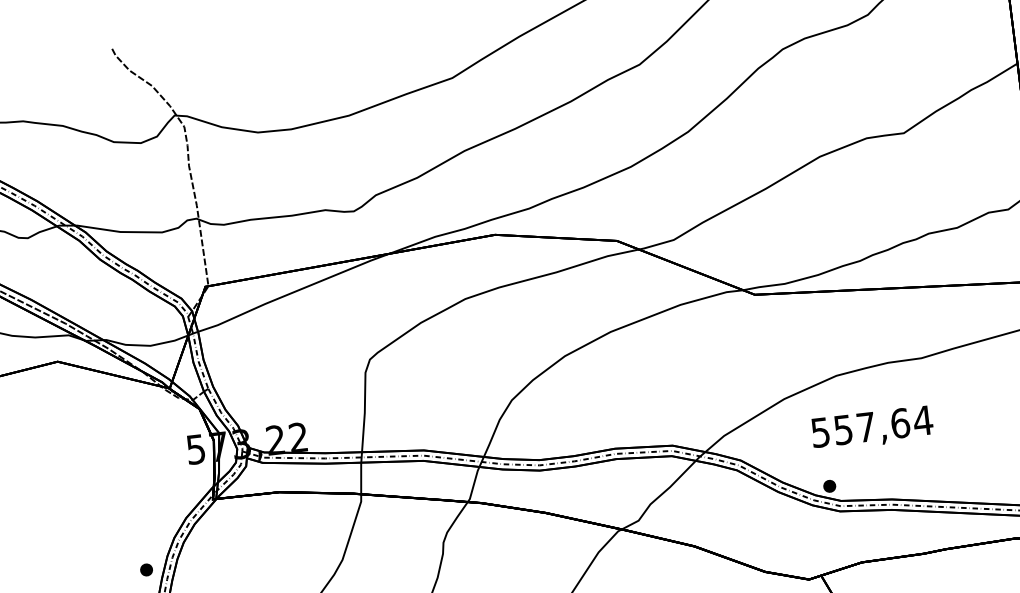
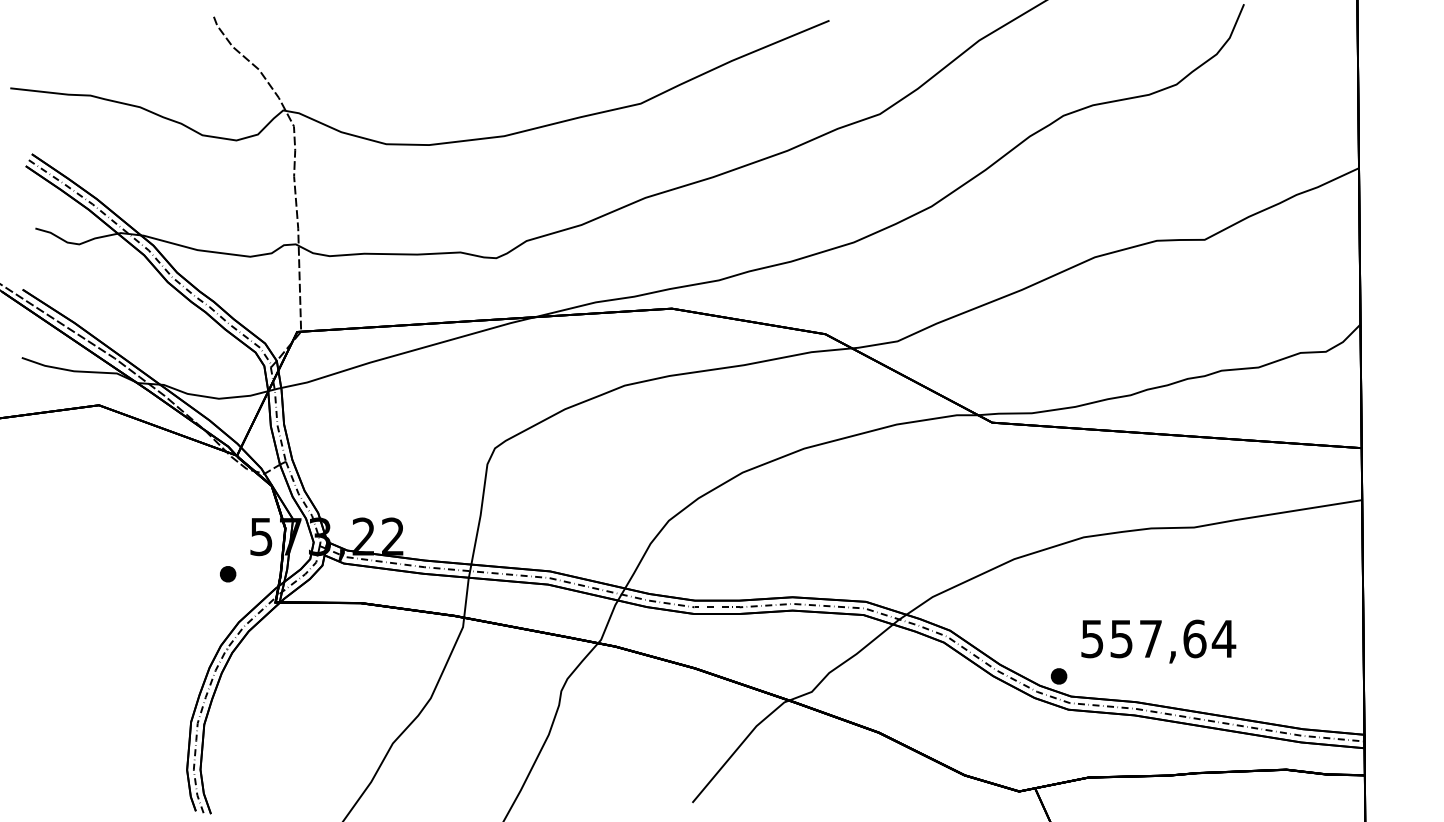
text: (872, 428) -> (1158, 641), moved
part: (146, 570) -> (228, 574), moved

